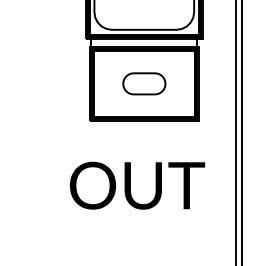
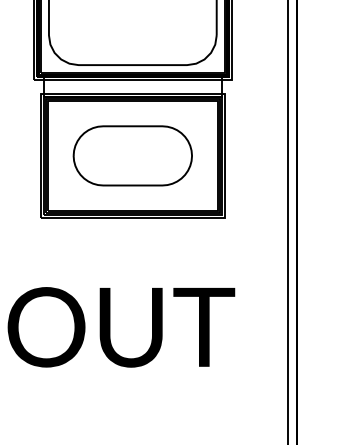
part: (144, 83) -> (133, 155), size x1.67

